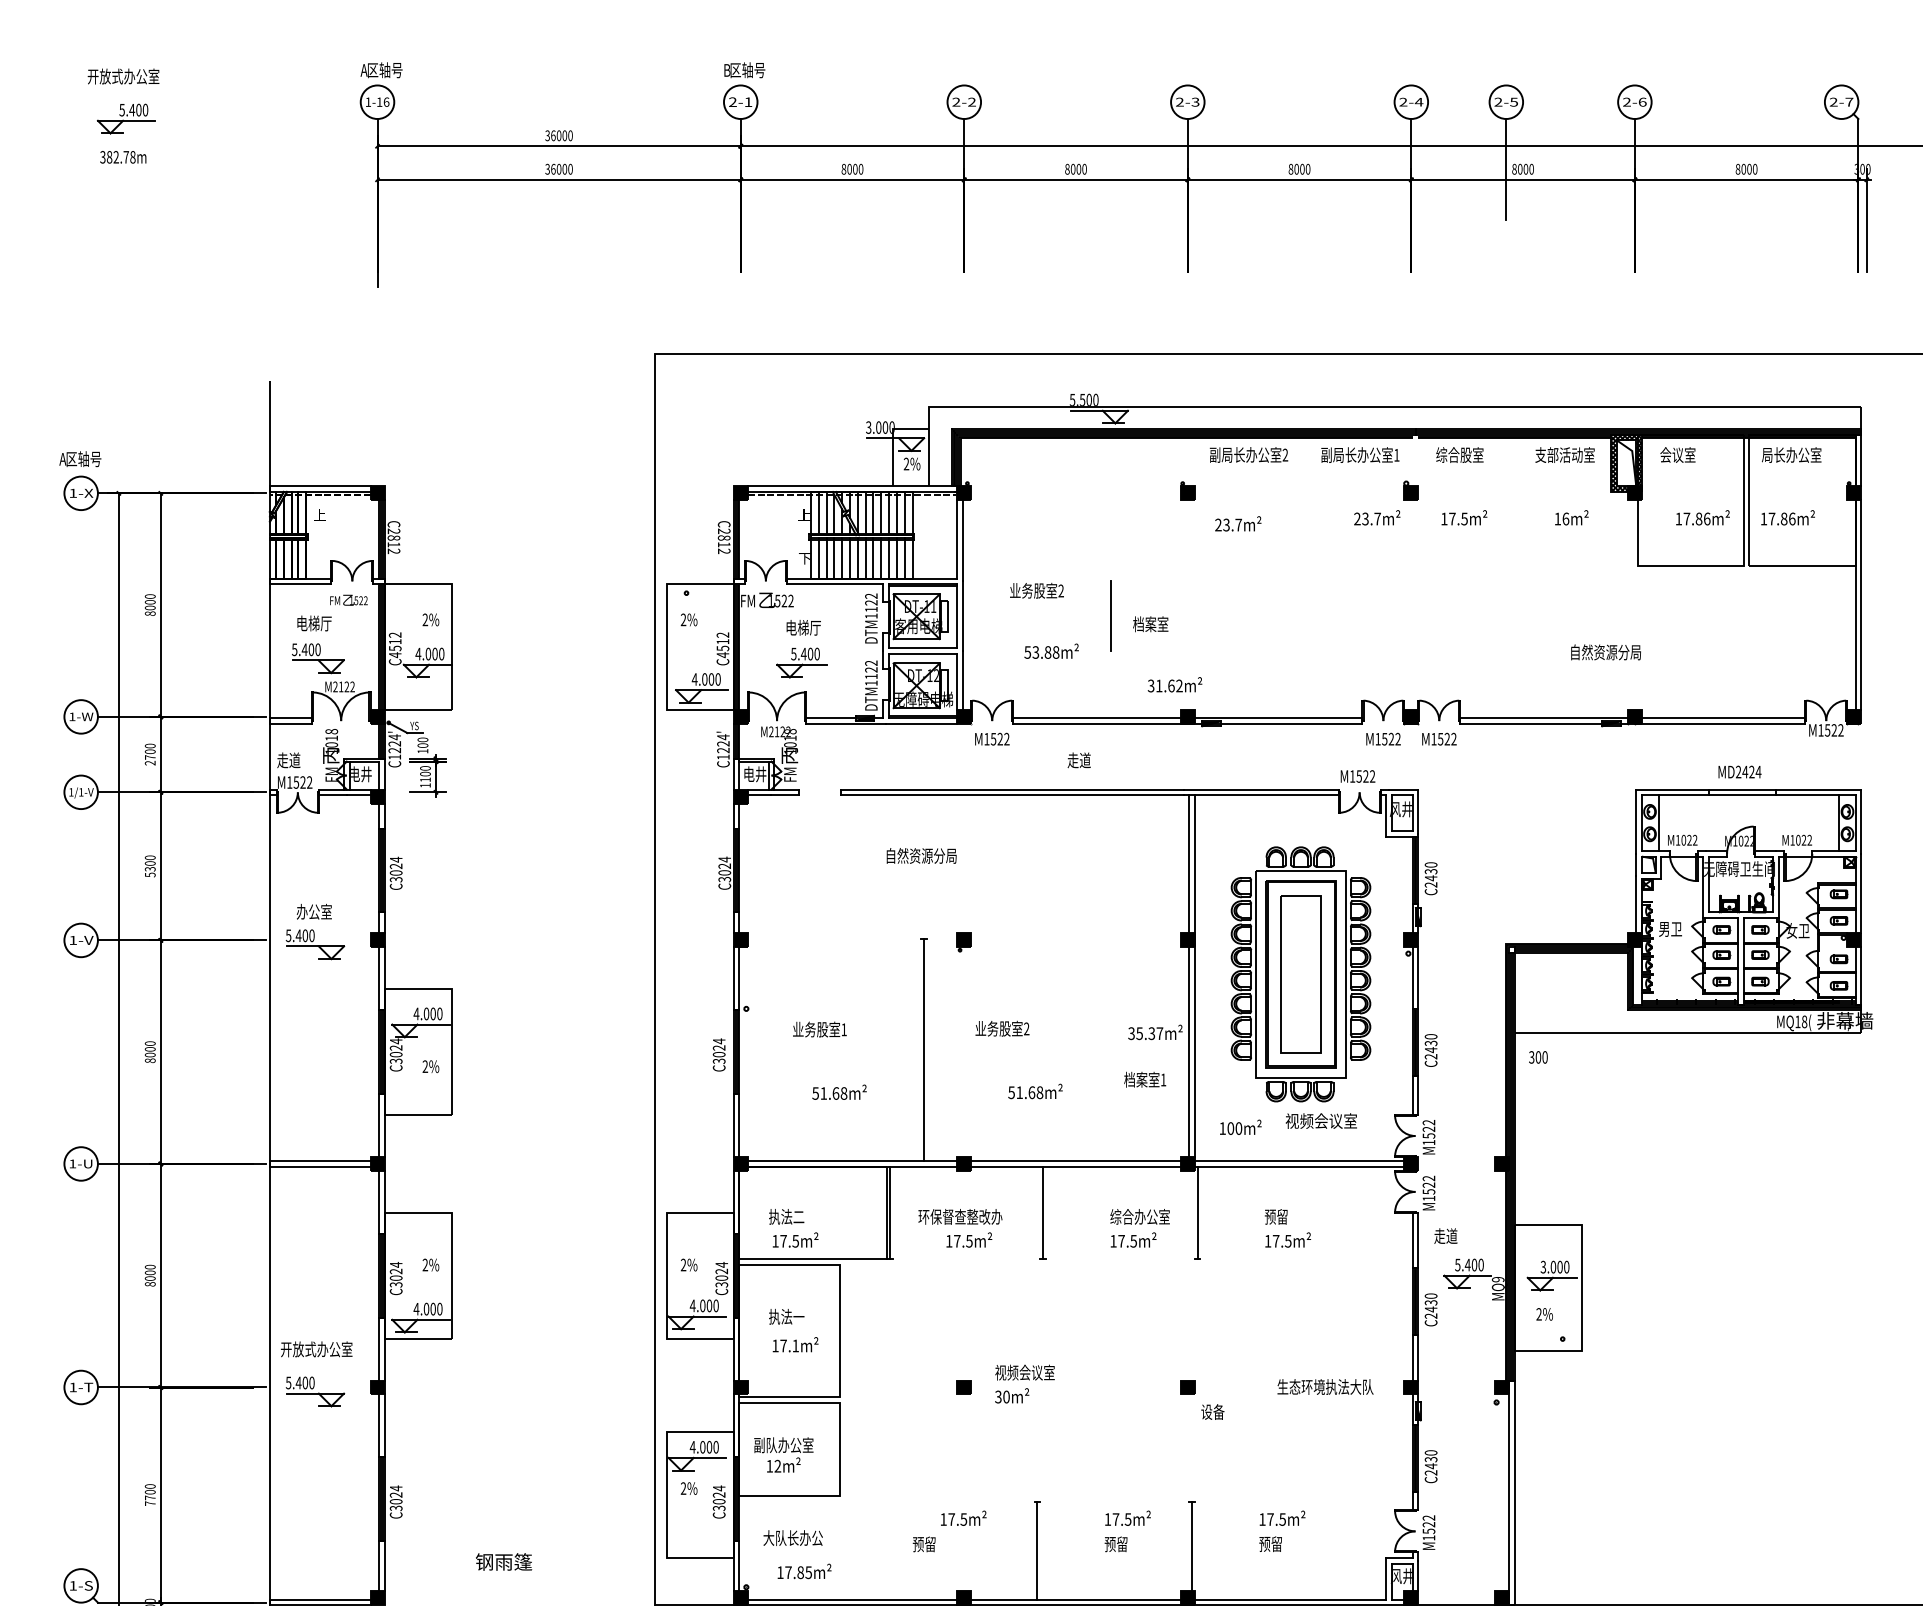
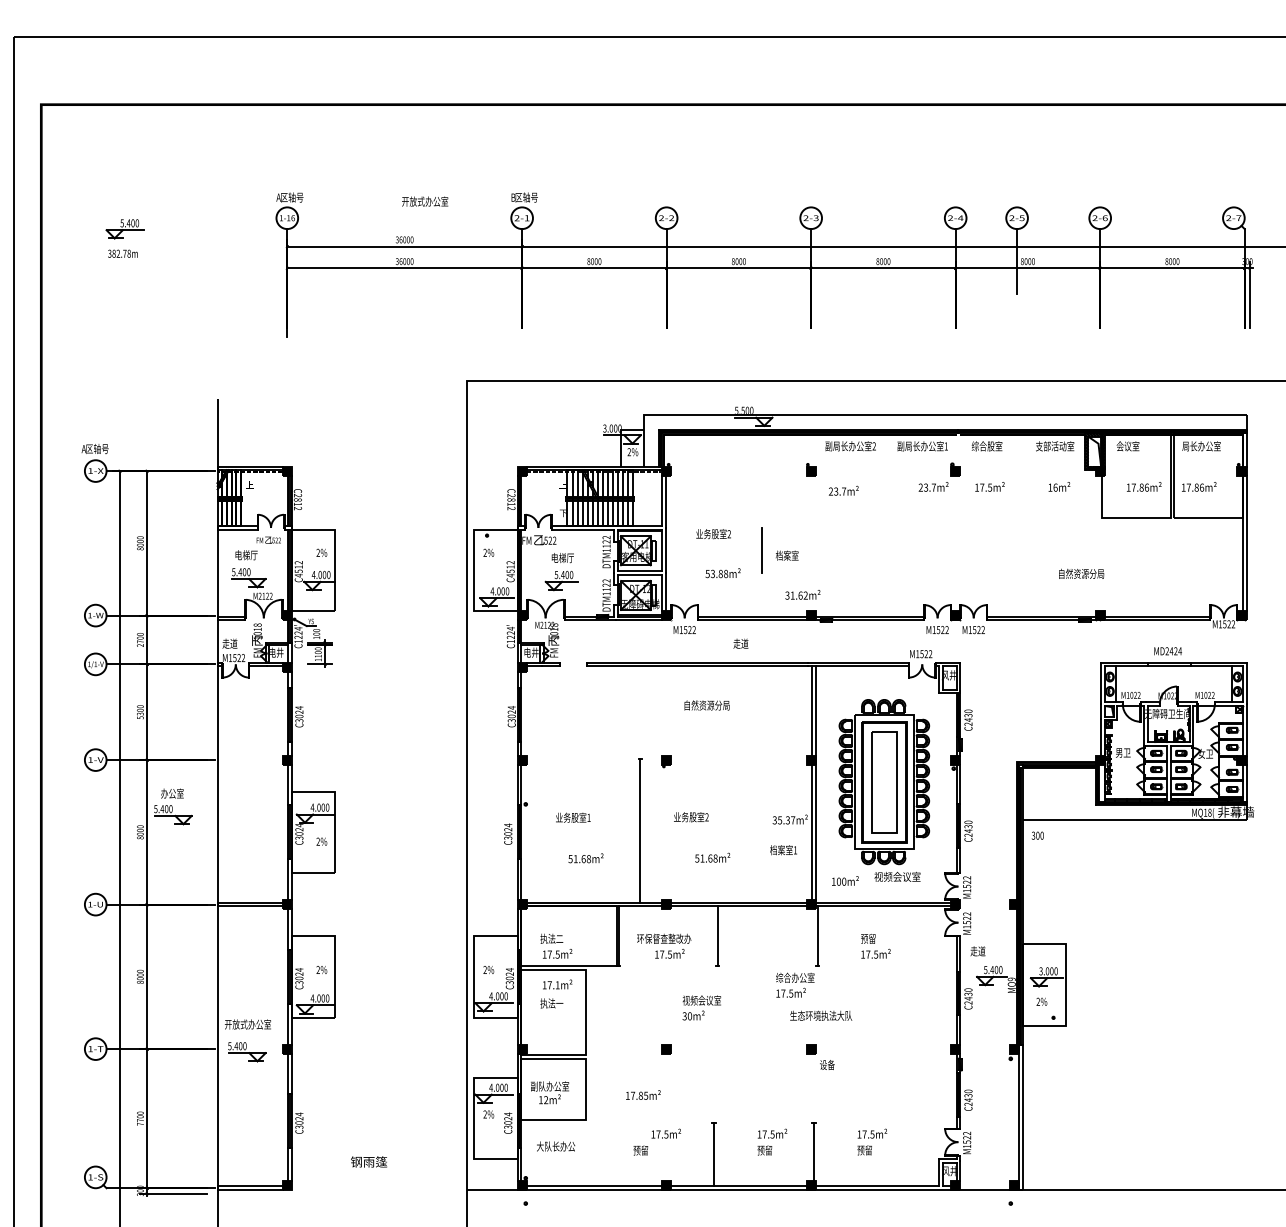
text: (124, 76) -> (425, 201), moved
text: (920, 855) -> (706, 705), moved
part: (315, 931) -> (173, 806), moved
text: (1140, 1227) -> (795, 984), moved
text: (795, 1344) -> (557, 984), moved
text: (1024, 1383) -> (701, 1007), moved
text: (1325, 1386) -> (821, 1015), moved
text: (804, 1570) -> (643, 1094), moved

